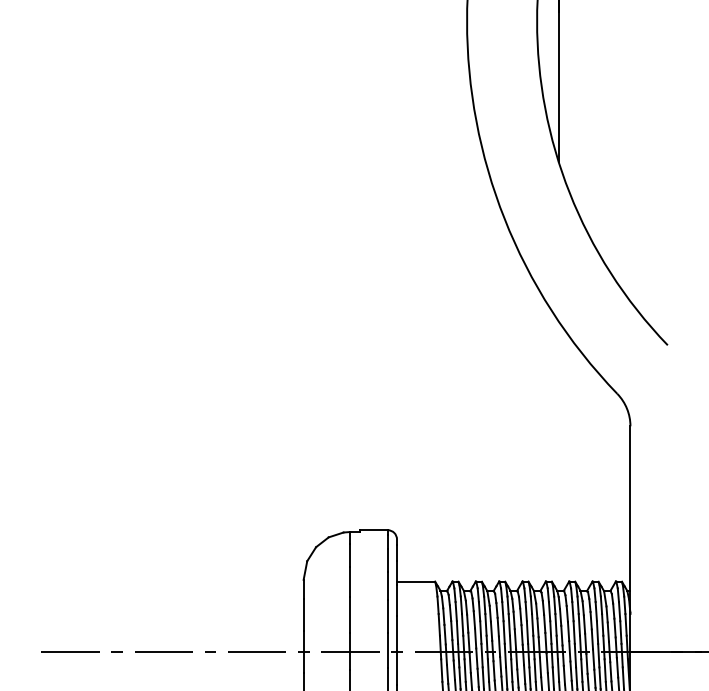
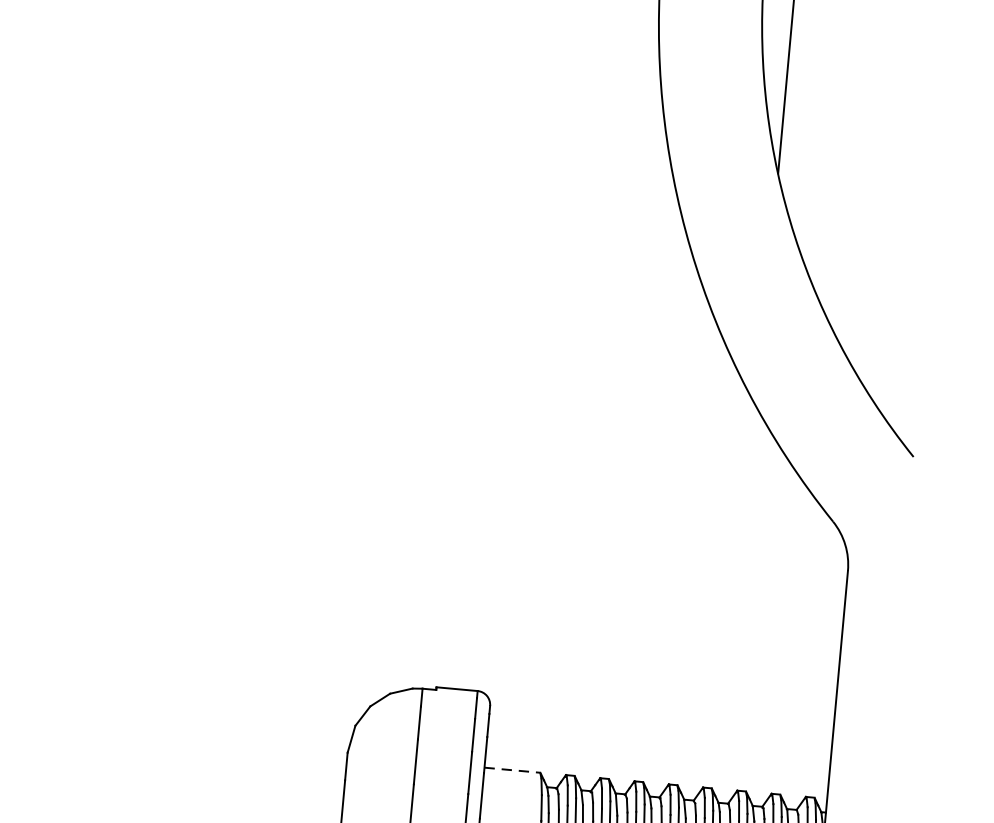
line: (416, 581) -> (513, 770), solid -> dashed

